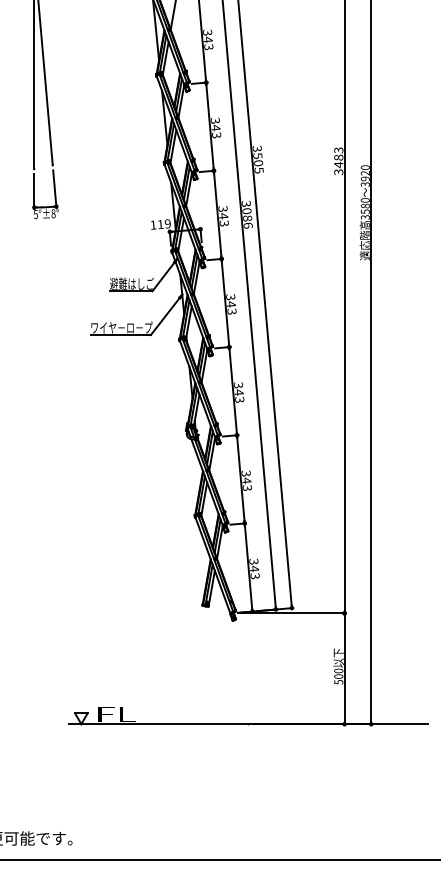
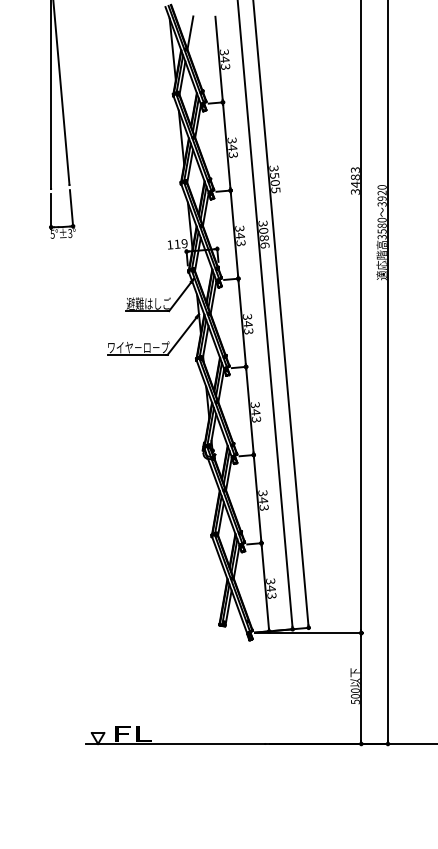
text: (53, 213) -> (70, 233), 5°±8° -> 5°±3°

